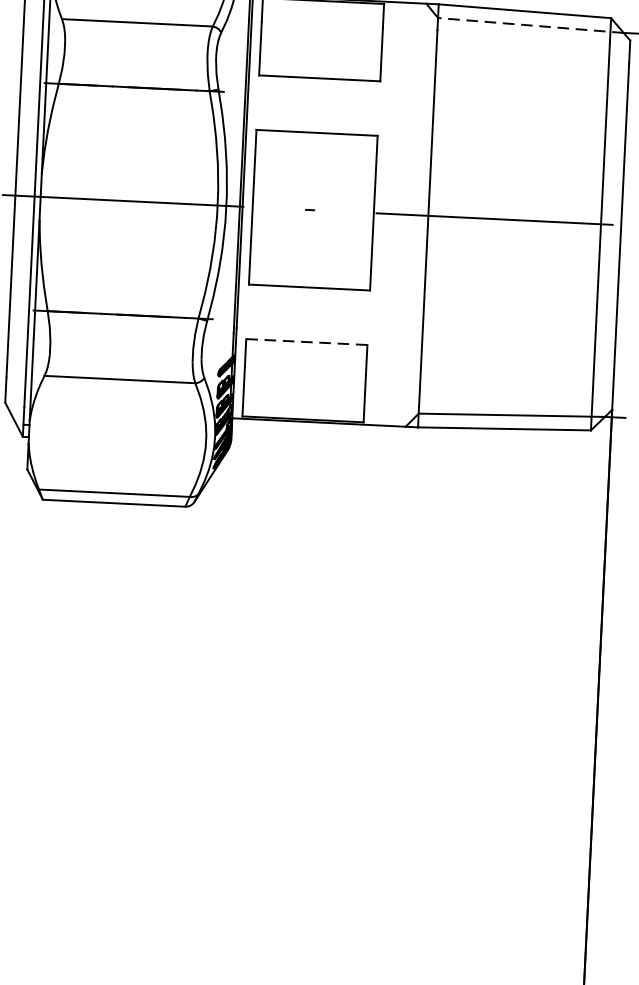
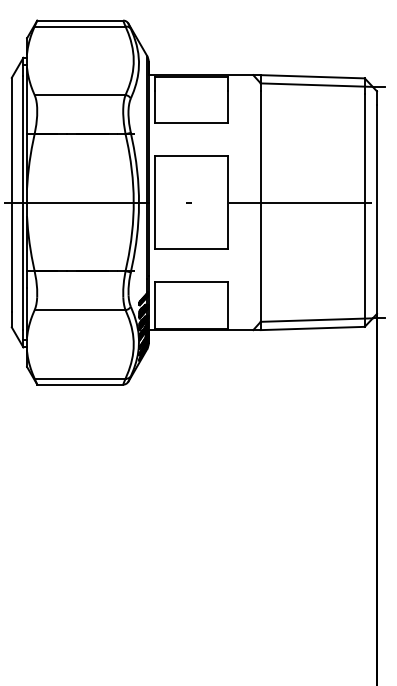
line: (530, 26) -> (316, 85), dashed -> solid
line: (307, 342) -> (191, 282), dashed -> solid

